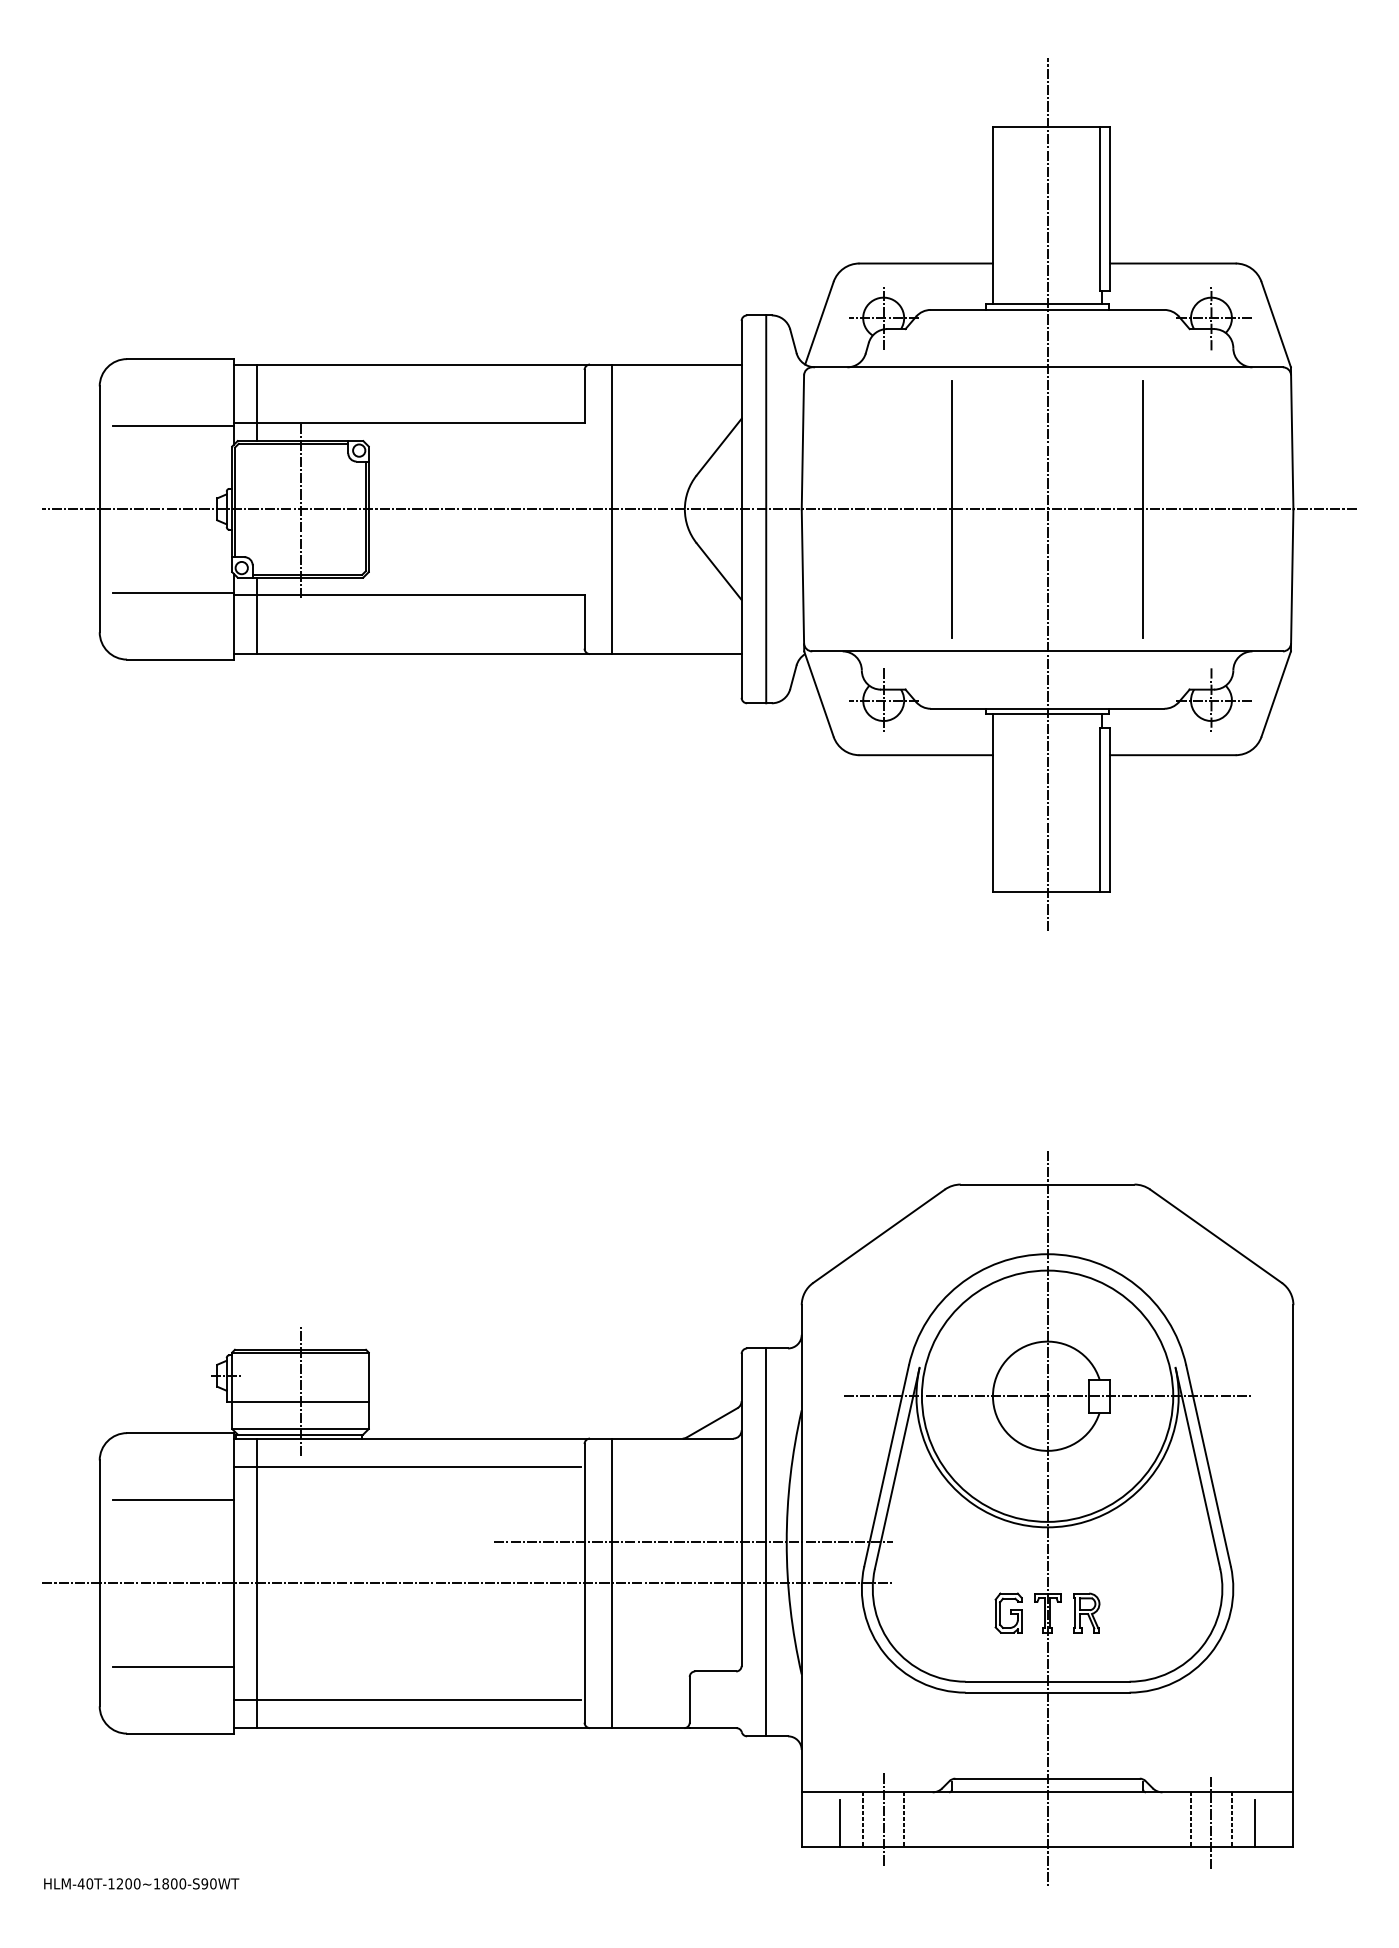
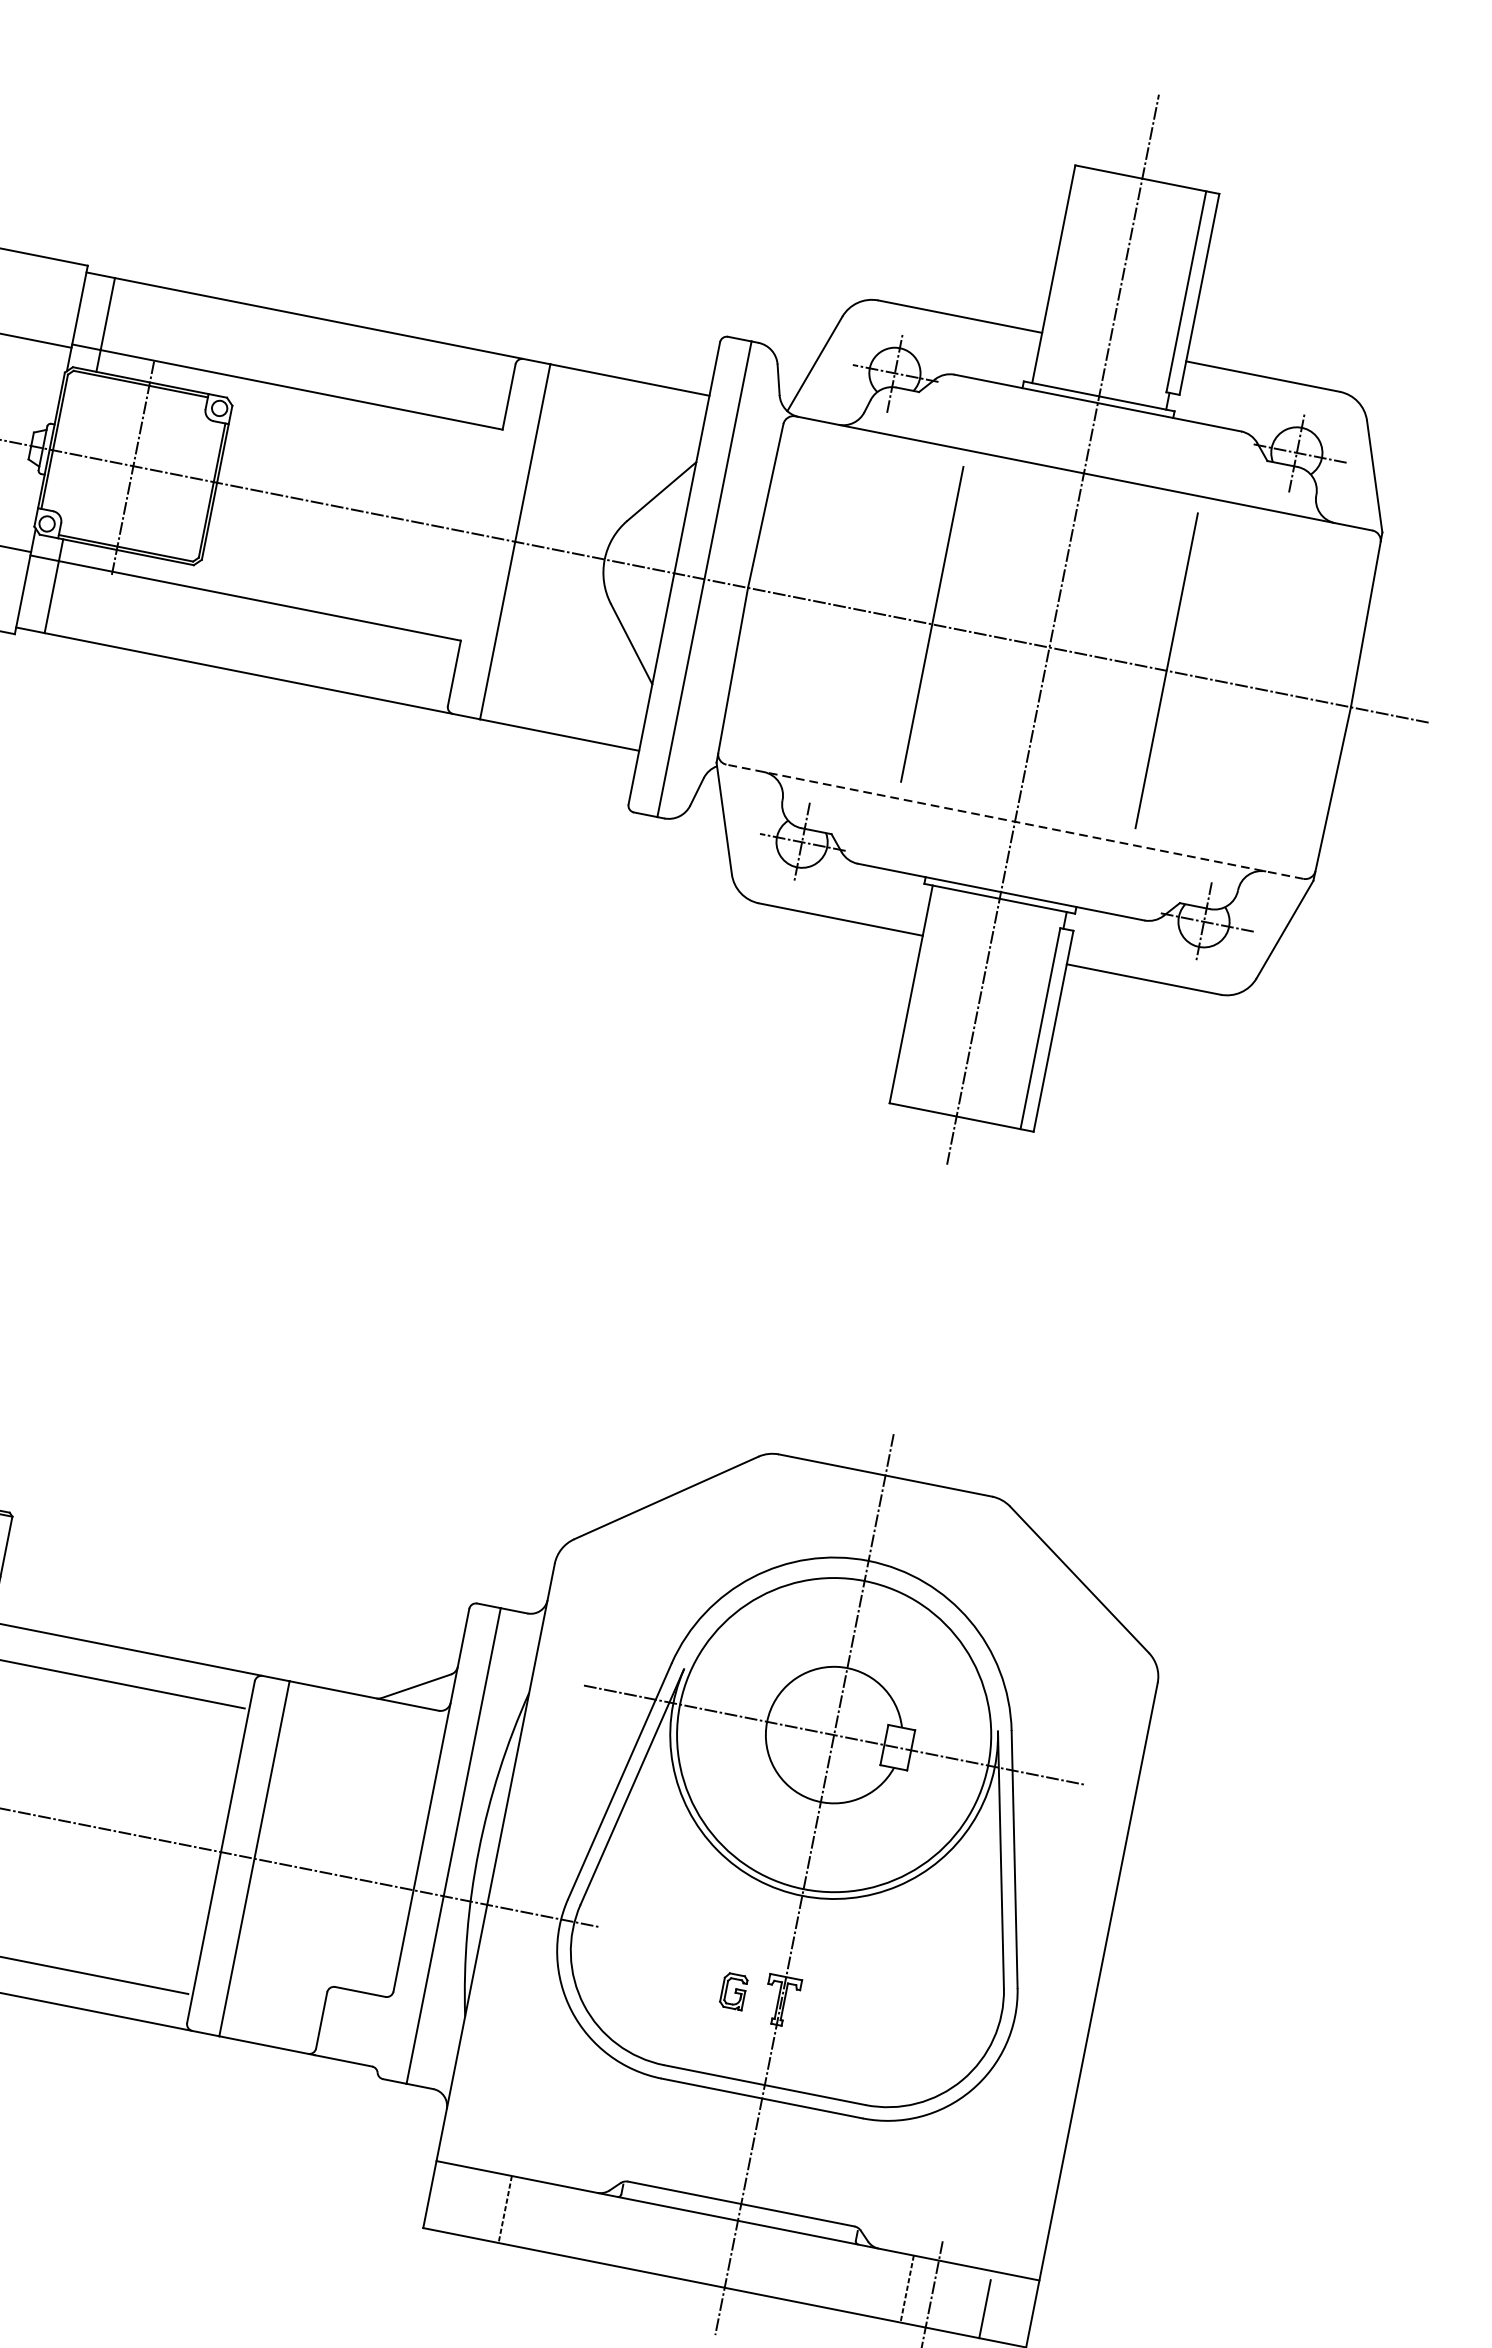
line: (1047, 651) -> (1014, 821), solid -> dashed
line: (693, 1542) -> (364, 1828), removed
part: (1008, 1612) -> (733, 1990), size x0.7
part: (1086, 1612) -> (829, 2009), removed
line: (904, 1819) -> (555, 2219), removed
line: (1231, 1819) -> (956, 2298), removed
line: (883, 1820) -> (529, 2215), removed
line: (839, 1822) -> (475, 2207), removed

